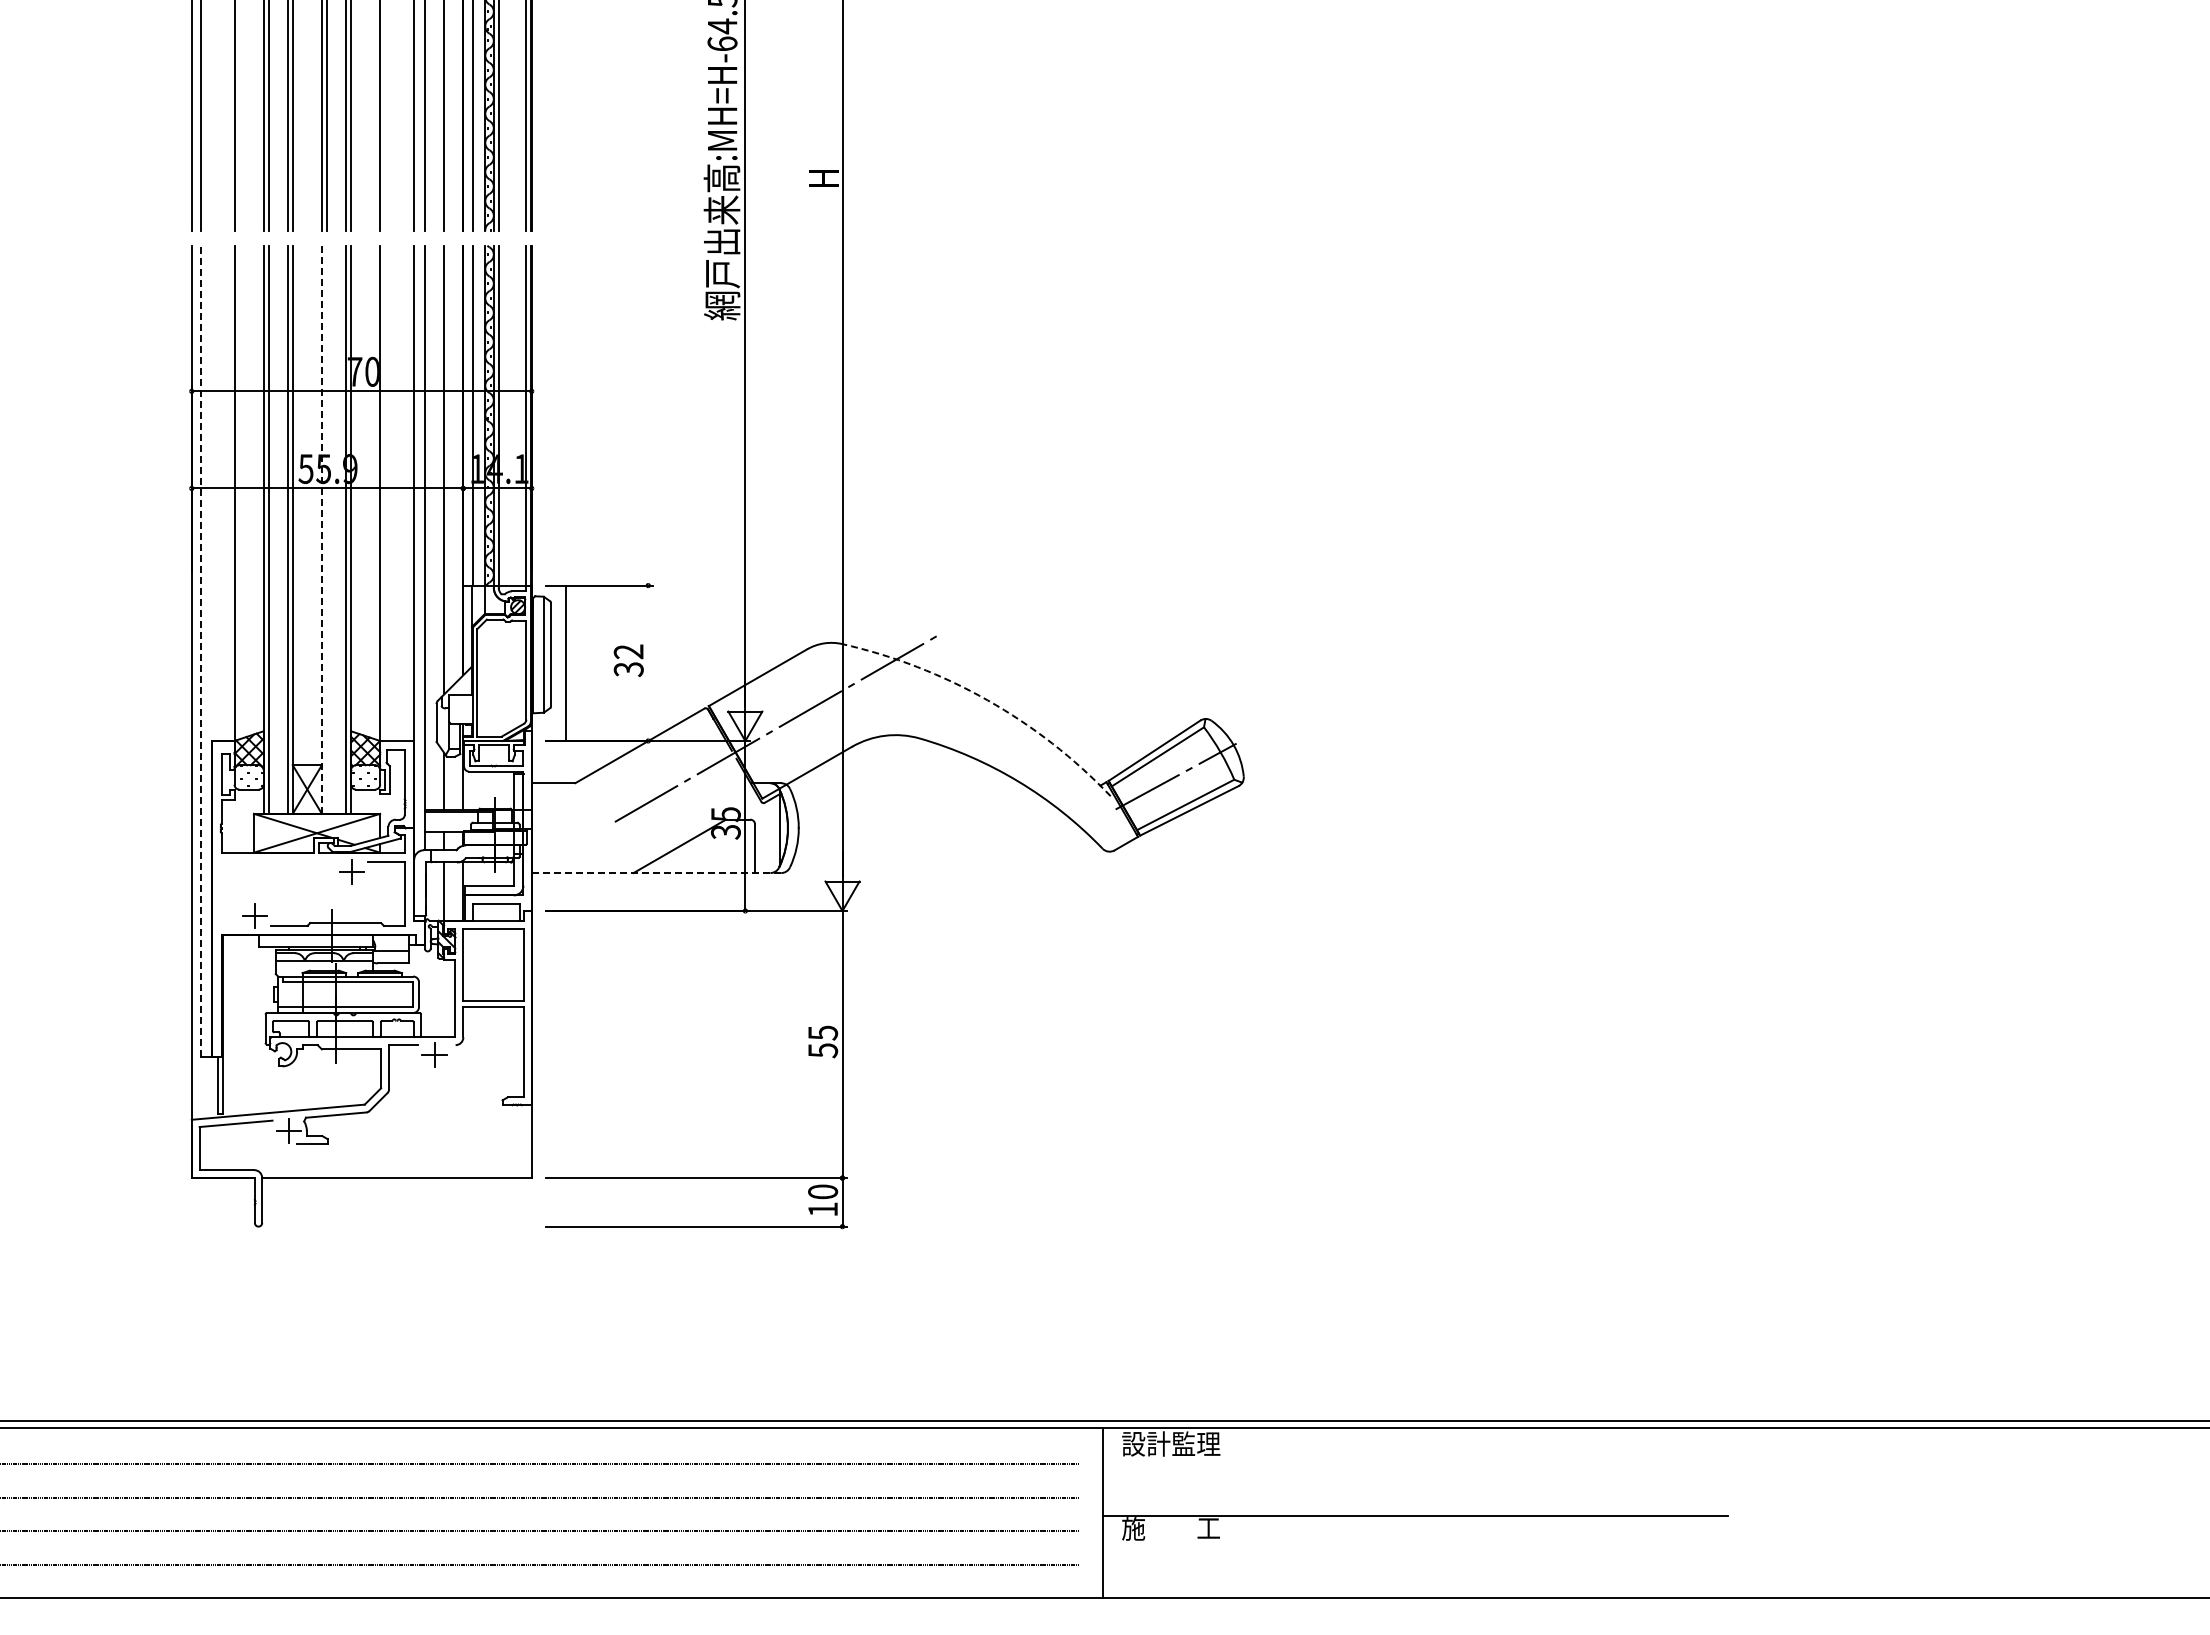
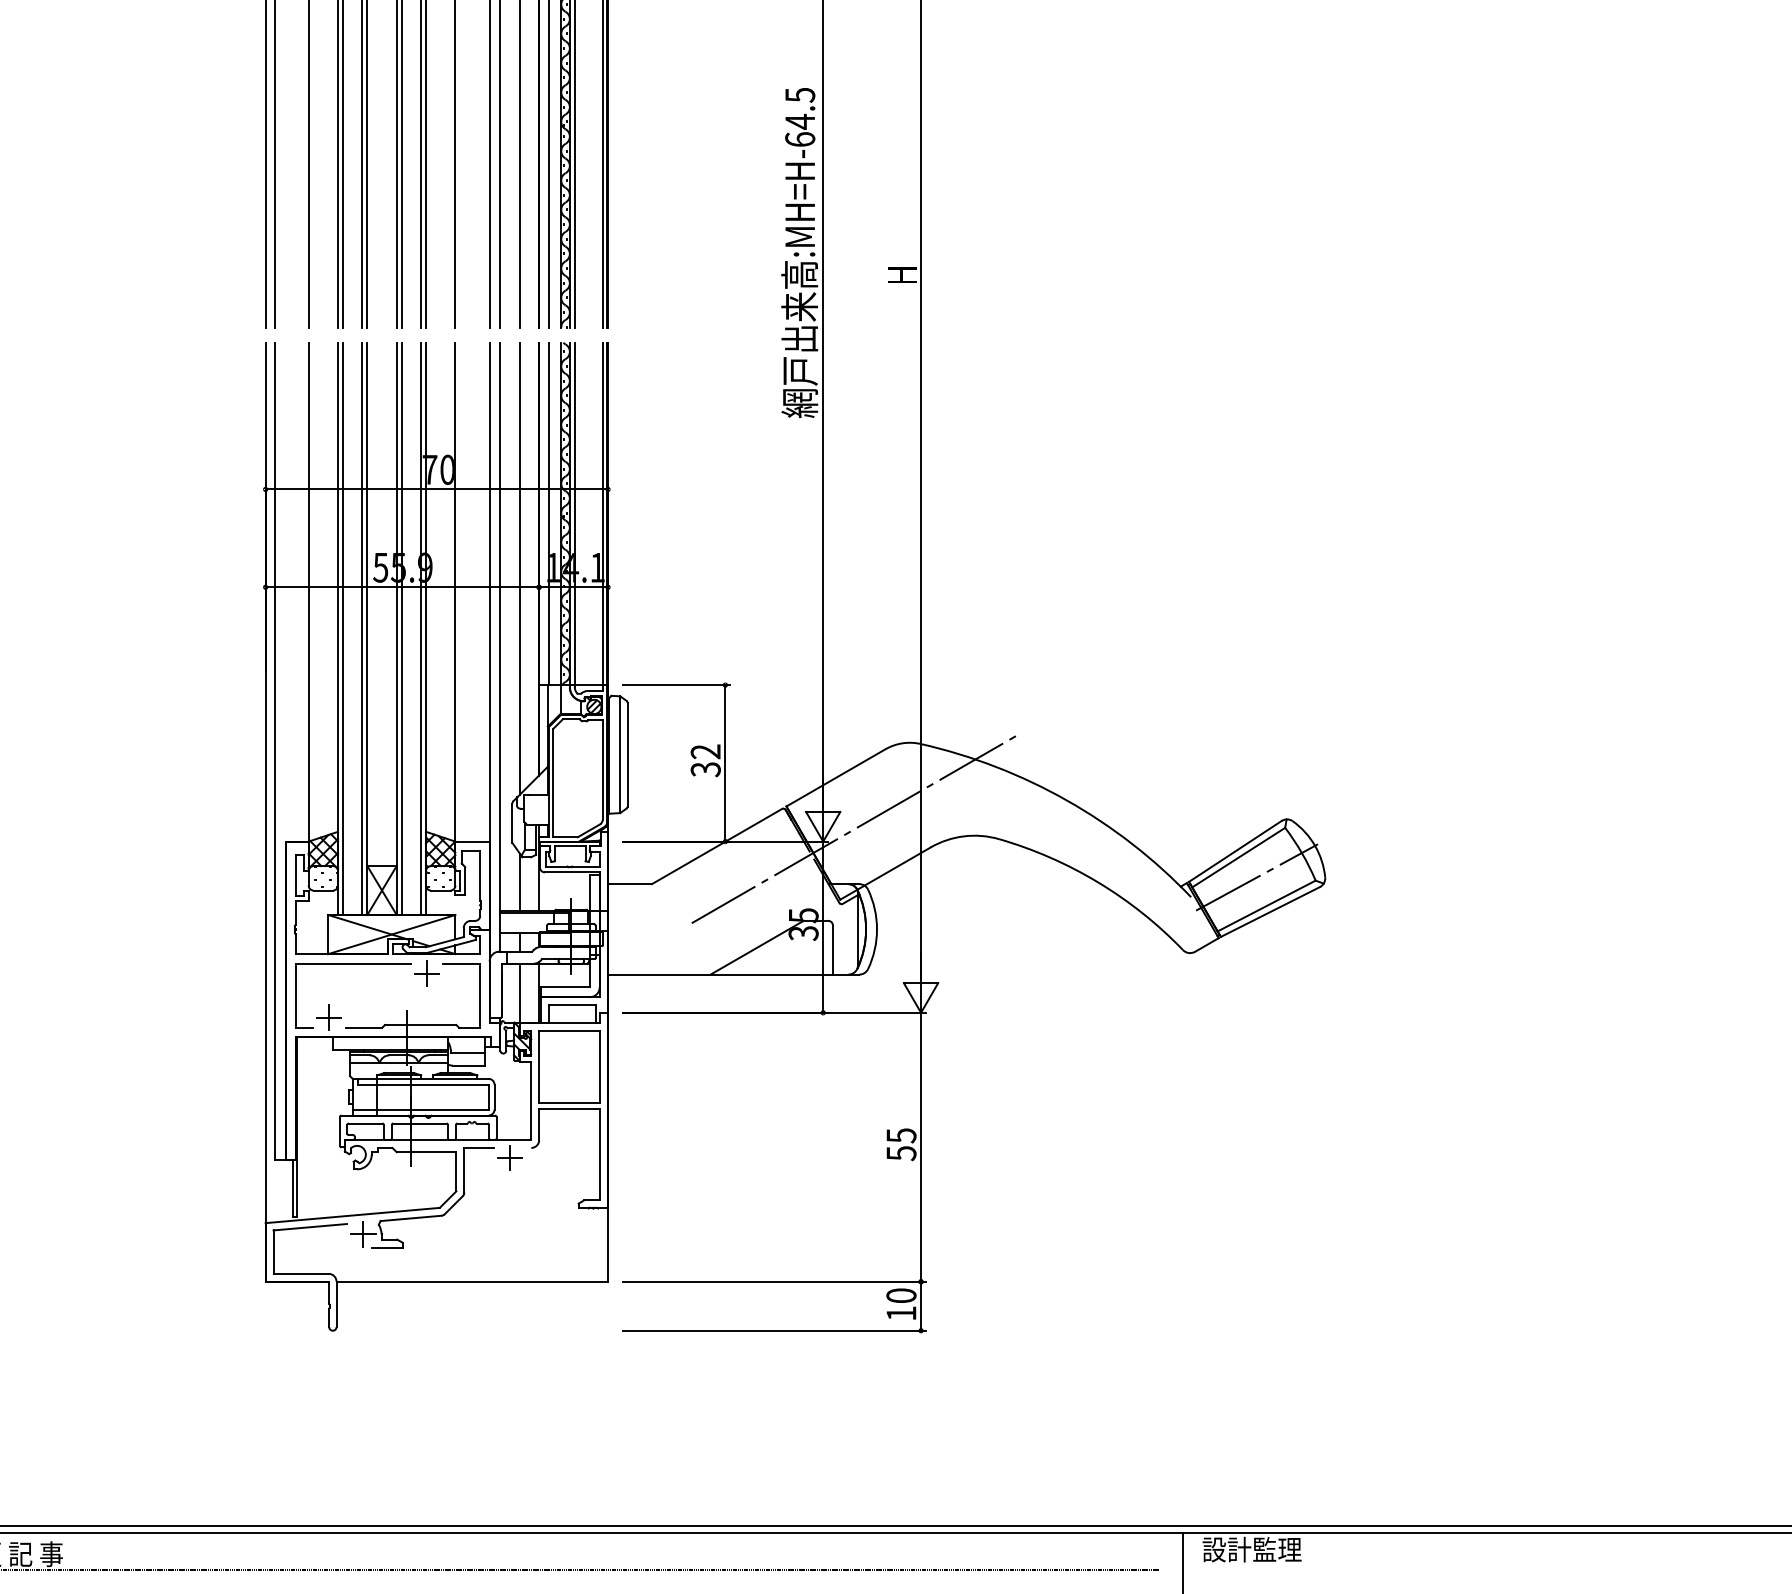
line: (321, 529) -> (396, 628), dashed -> solid
line: (326, 529) -> (401, 628), added
line: (201, 650) -> (275, 750), dashed -> solid
line: (566, 663) -> (725, 763), moved
arc: (987, 700) -> (1067, 800), dashed -> solid
part: (278, 862) -> (352, 963), added
line: (656, 873) -> (733, 975), dashed -> solid

